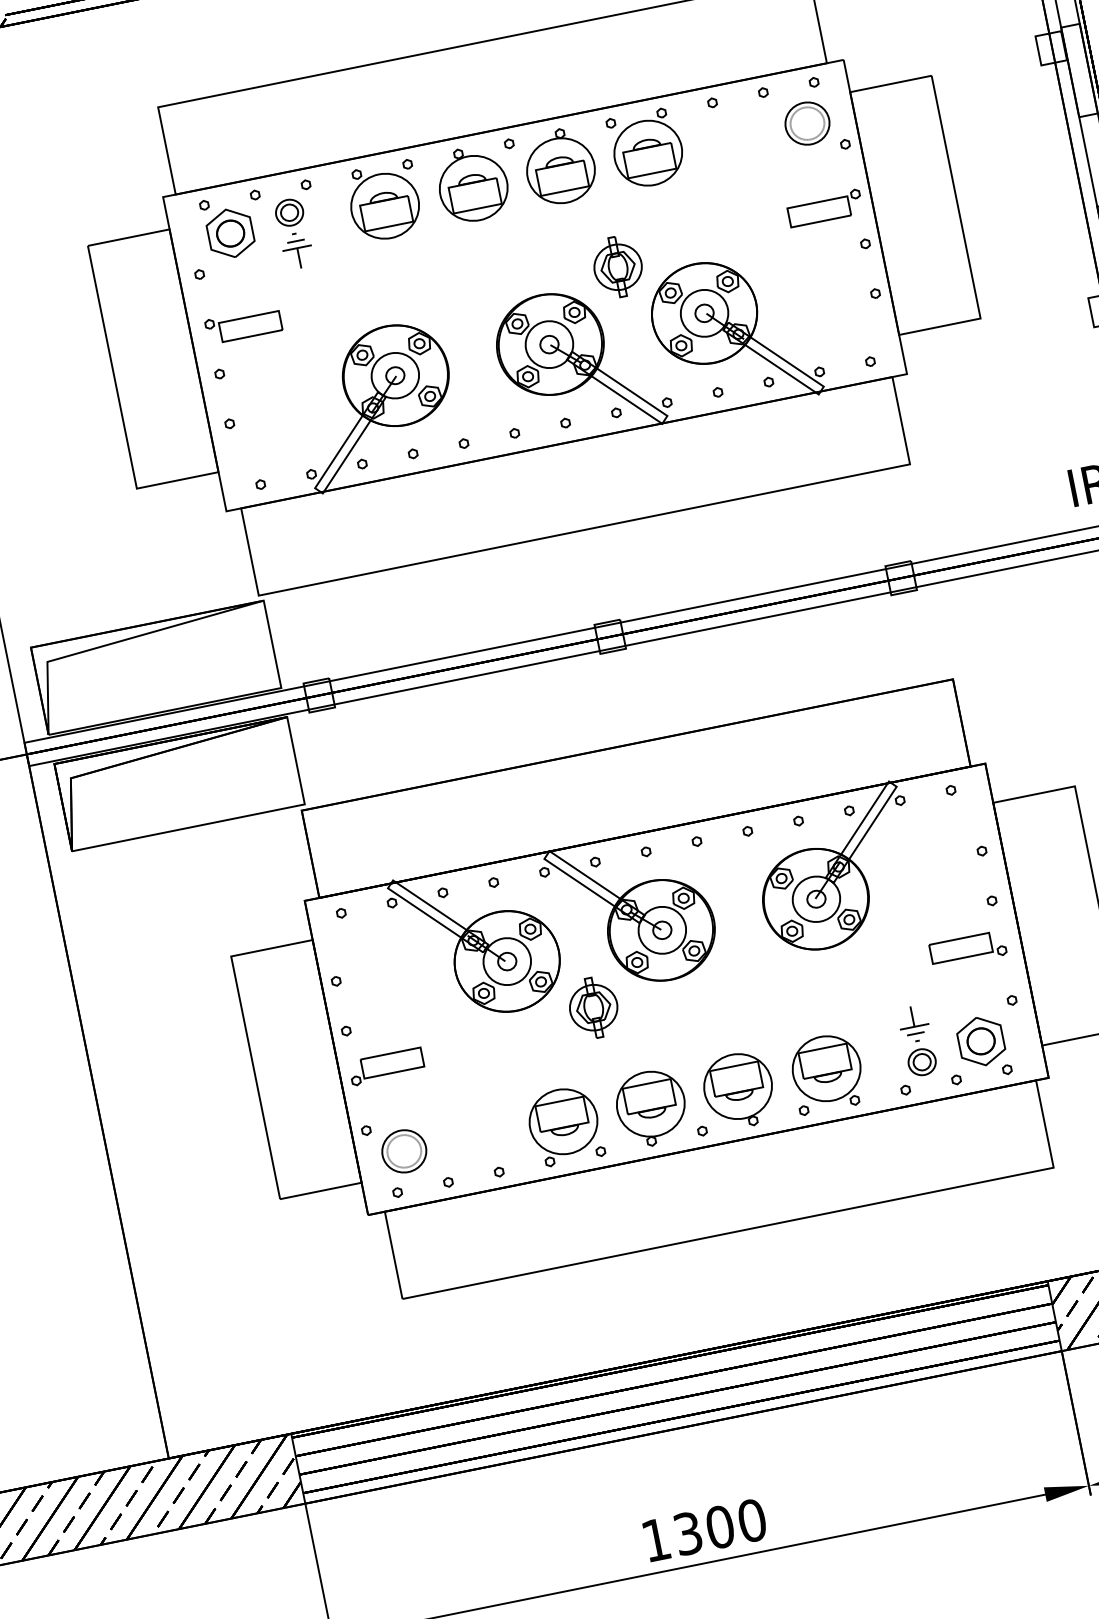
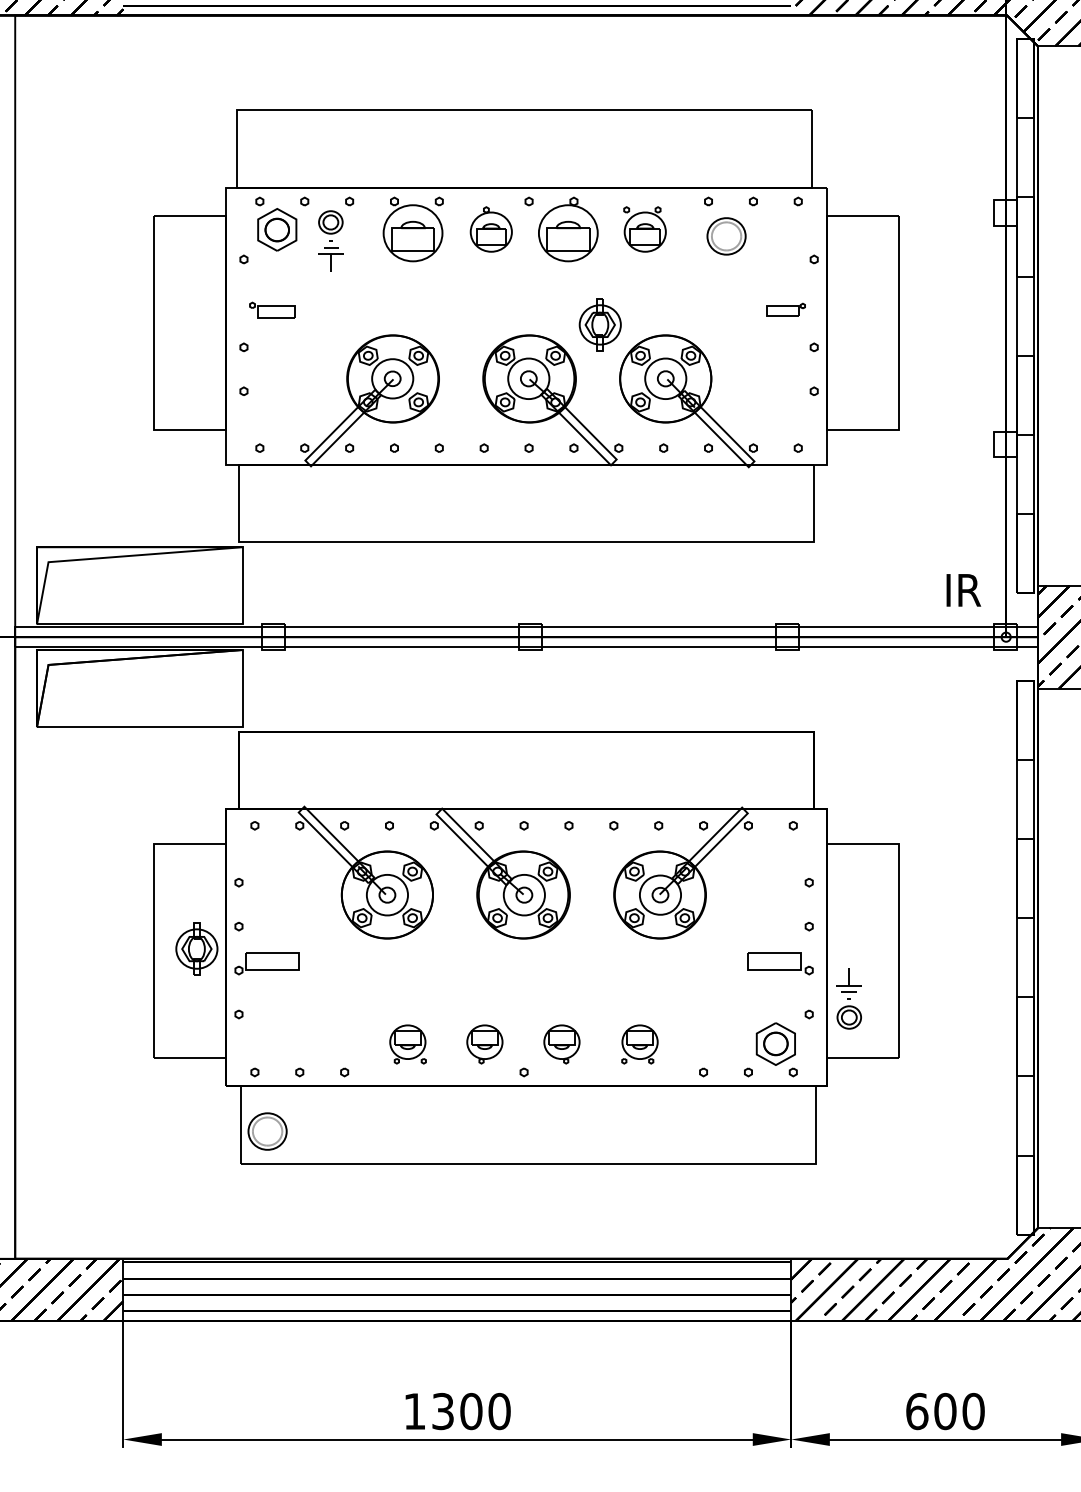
part: (807, 123) -> (726, 236), moved
part: (646, 149) -> (644, 229), size x0.7
part: (473, 184) -> (491, 229), size x0.7
part: (824, 207) -> (785, 309), size x0.6
part: (243, 324) -> (272, 309), size x0.7
part: (593, 1007) -> (196, 948), moved
part: (916, 1040) -> (848, 998), moved
part: (826, 1073) -> (639, 1044), size x0.6
part: (738, 1090) -> (561, 1044), size x0.6
part: (651, 1108) -> (484, 1044), size x0.6
part: (564, 1126) -> (407, 1044), size x0.6
part: (404, 1151) -> (267, 1131), moved

